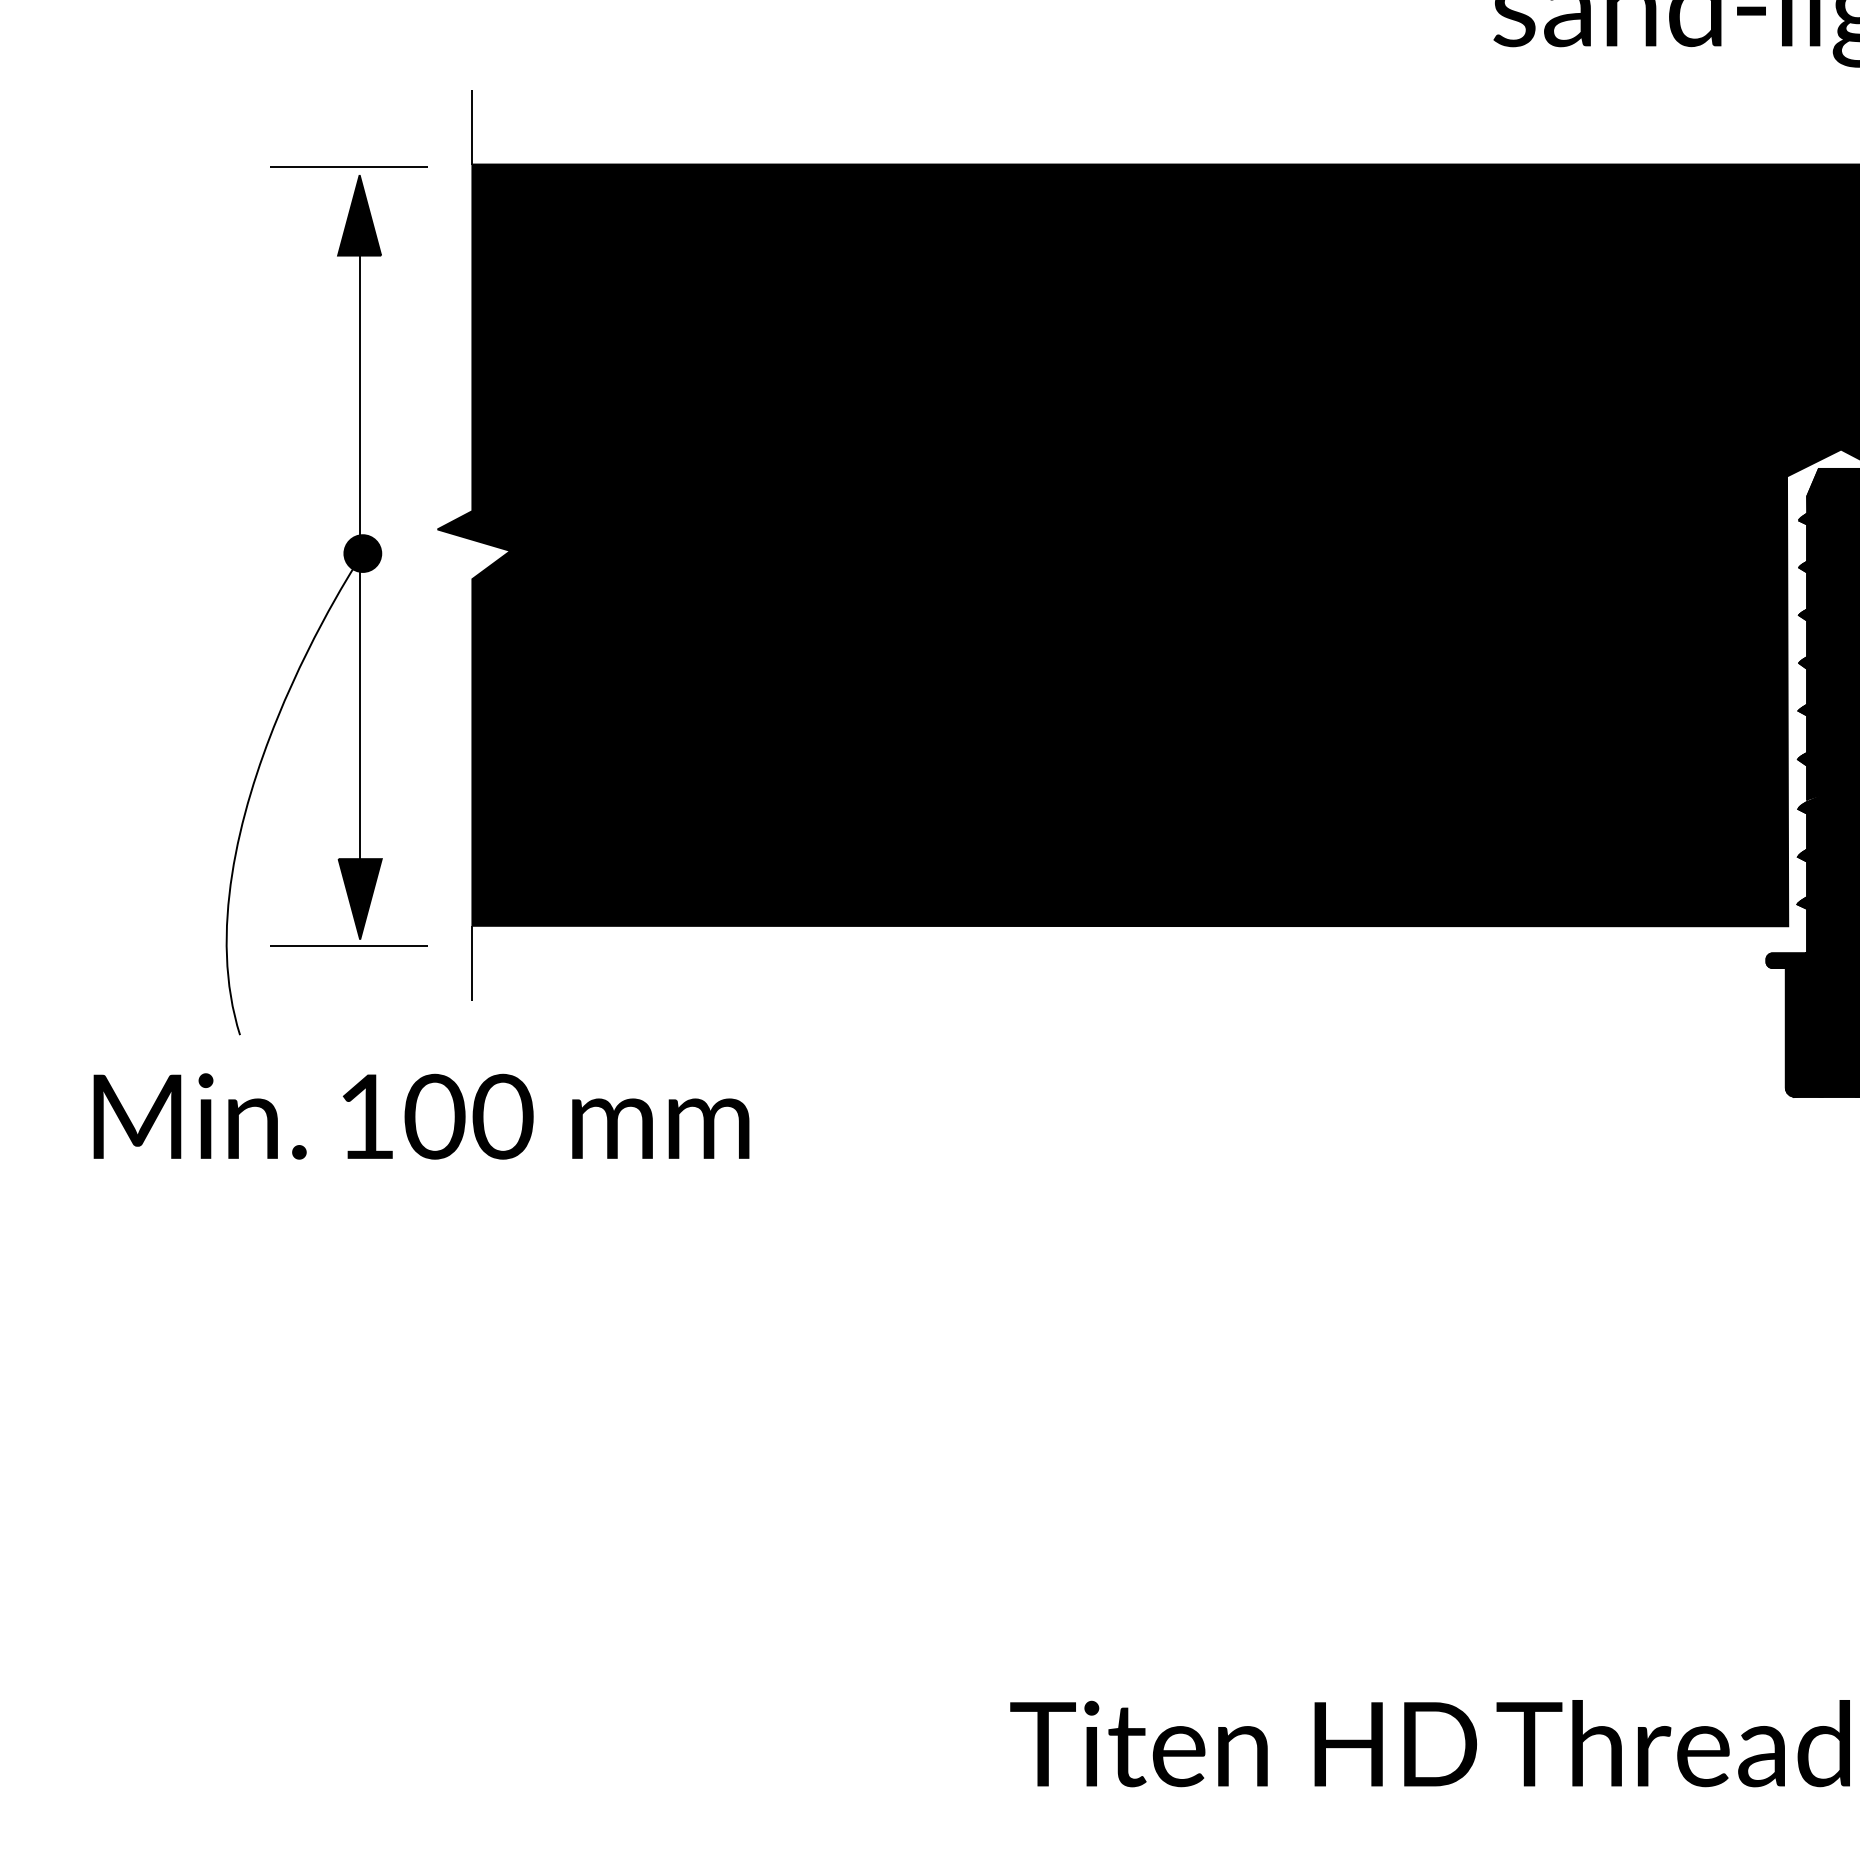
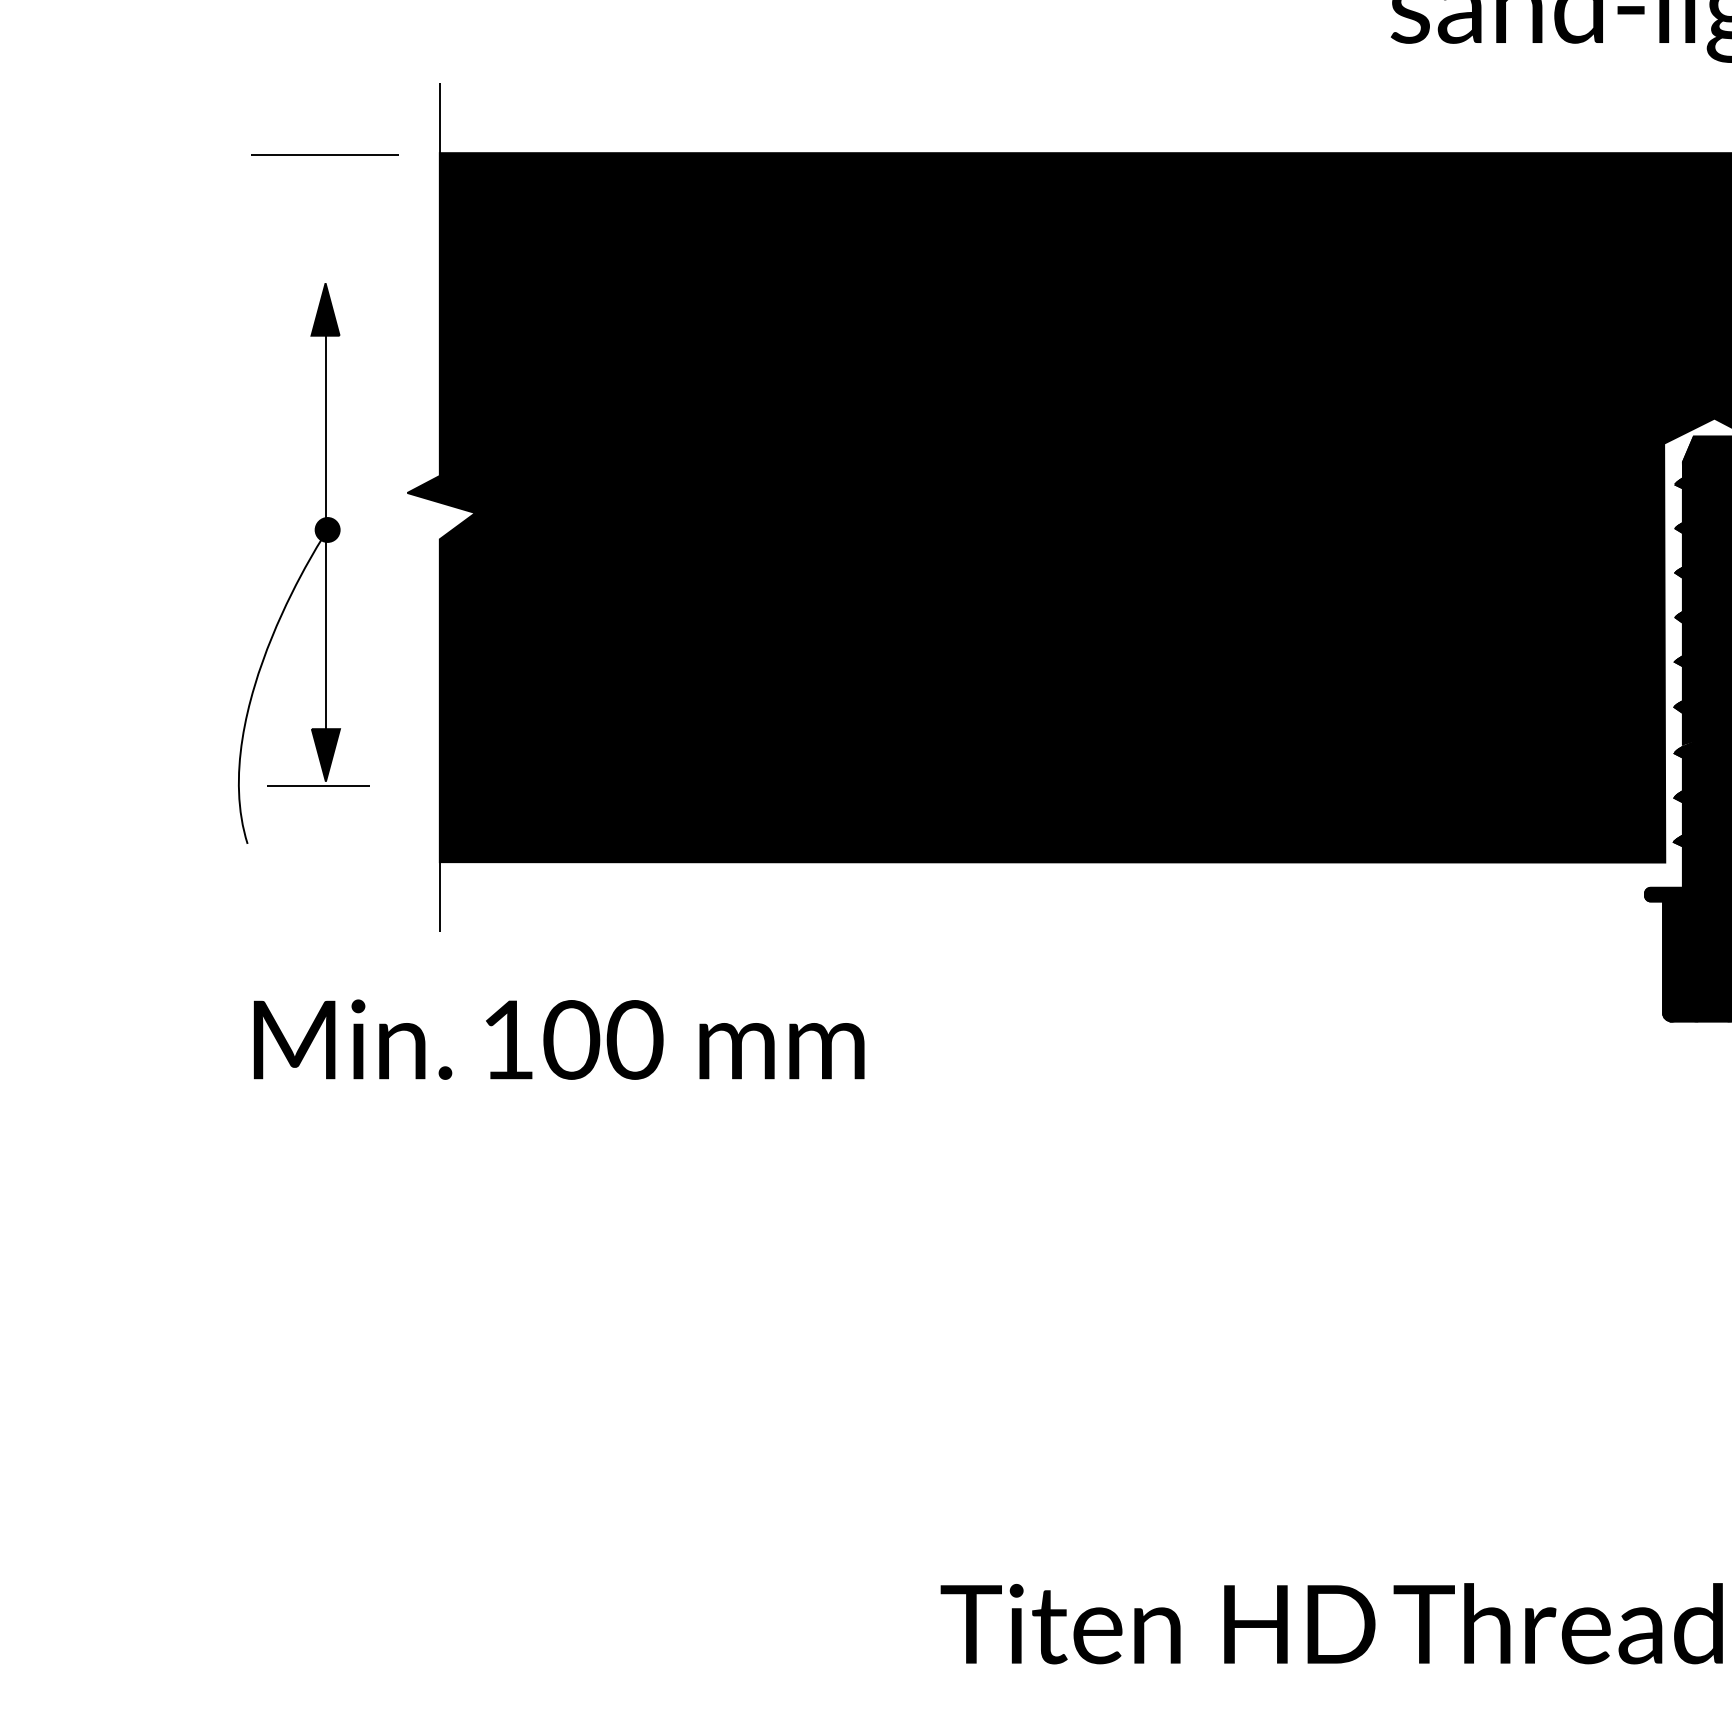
part: (326, 605) -> (303, 563), size x0.7
text: (421, 1116) -> (559, 1039), moved

